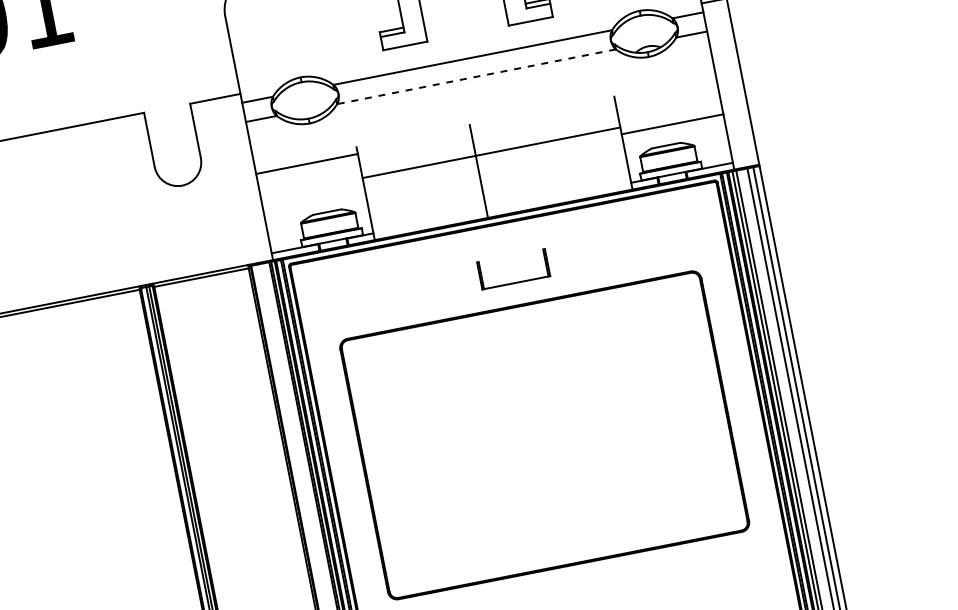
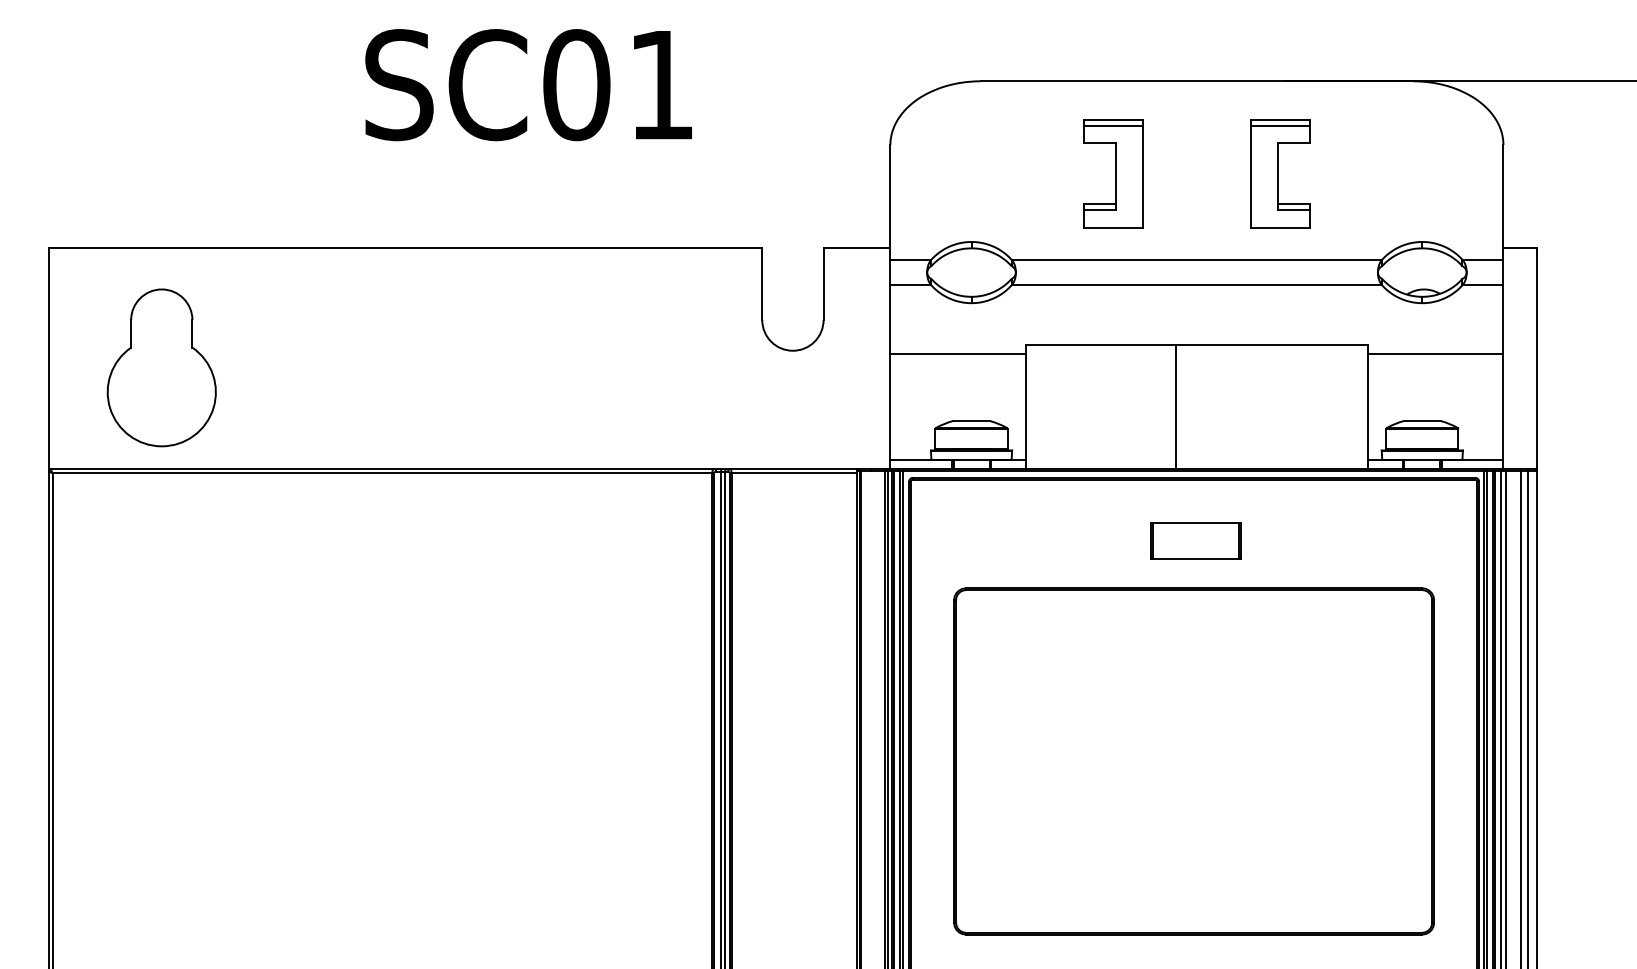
line: (476, 76) -> (1196, 285), dashed -> solid
line: (672, 124) -> (1435, 354), moved
line: (491, 152) -> (1196, 345), moved
line: (510, 255) -> (1195, 522), added

